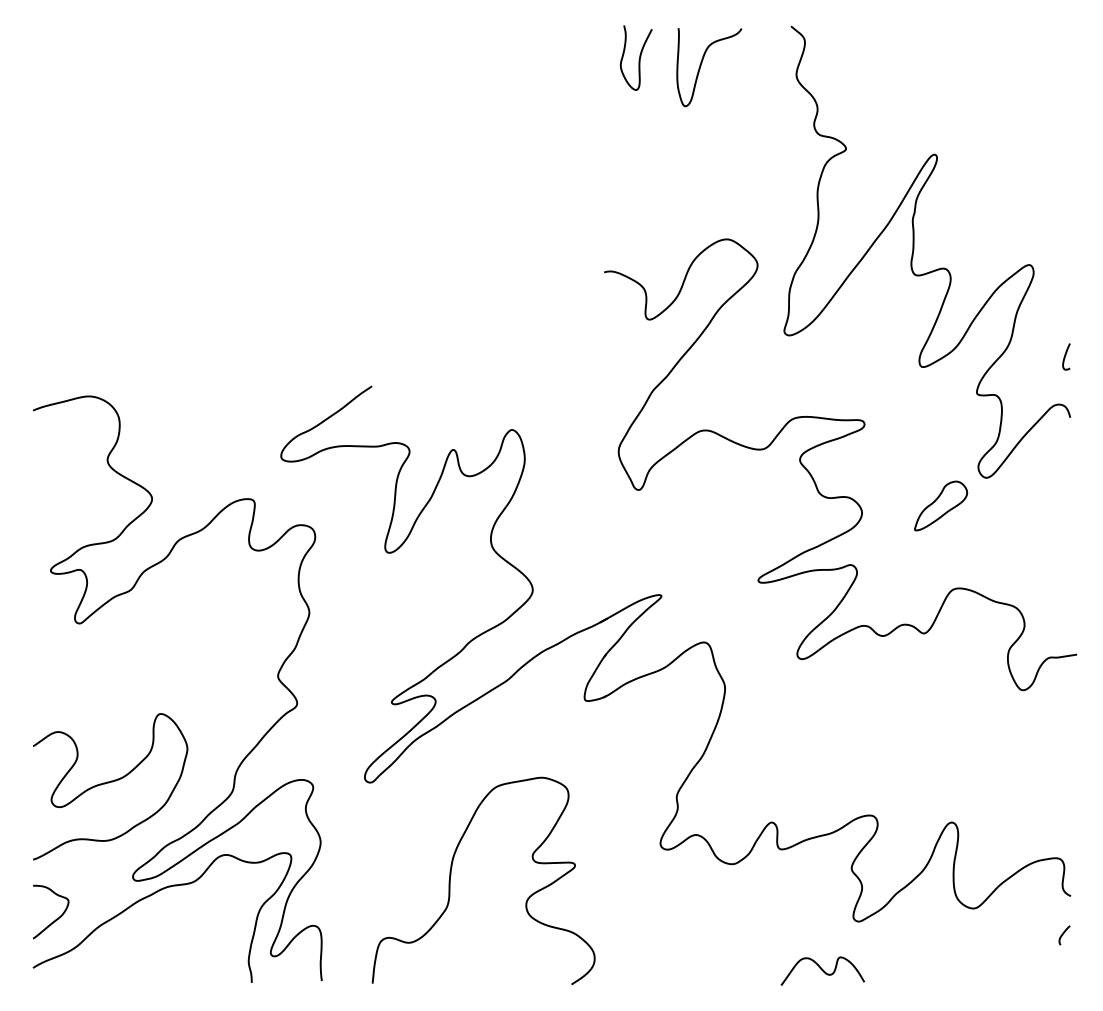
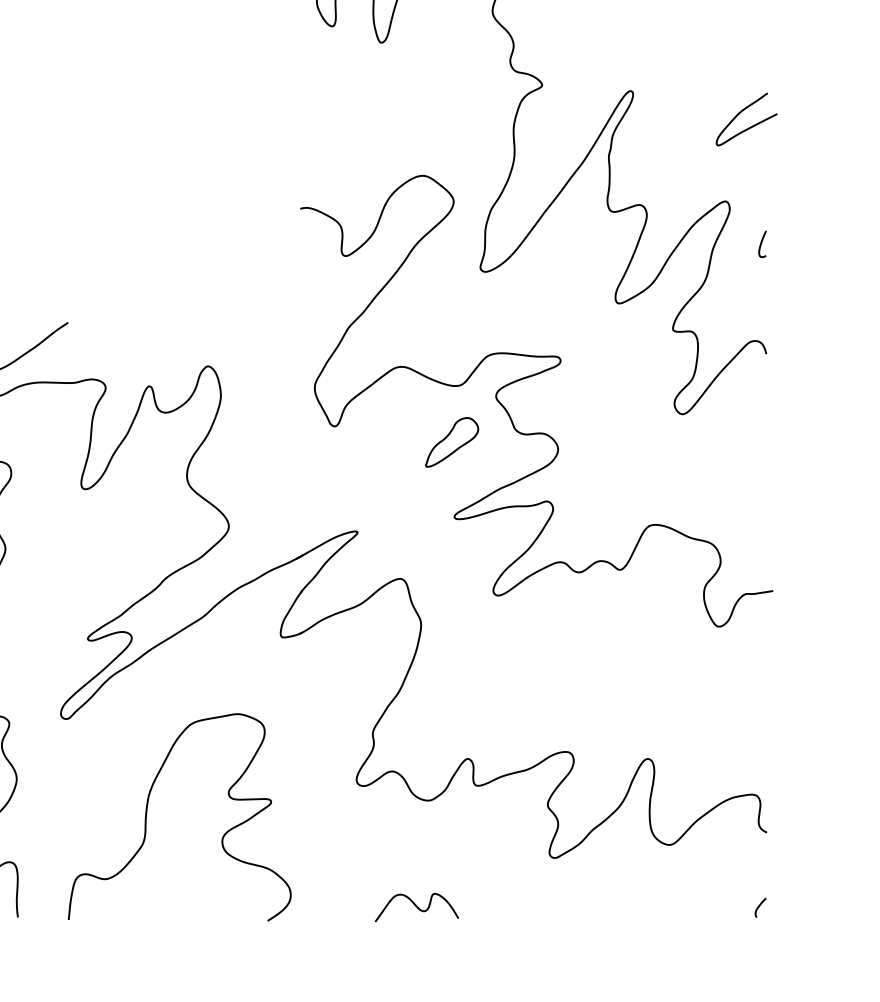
curve: (1045, 176) -> (741, 112), added
curve: (1066, 355) -> (762, 242), moved
part: (941, 505) -> (452, 441), moved
curve: (1063, 934) -> (759, 906), moved
curve: (822, 970) -> (416, 906), moved

